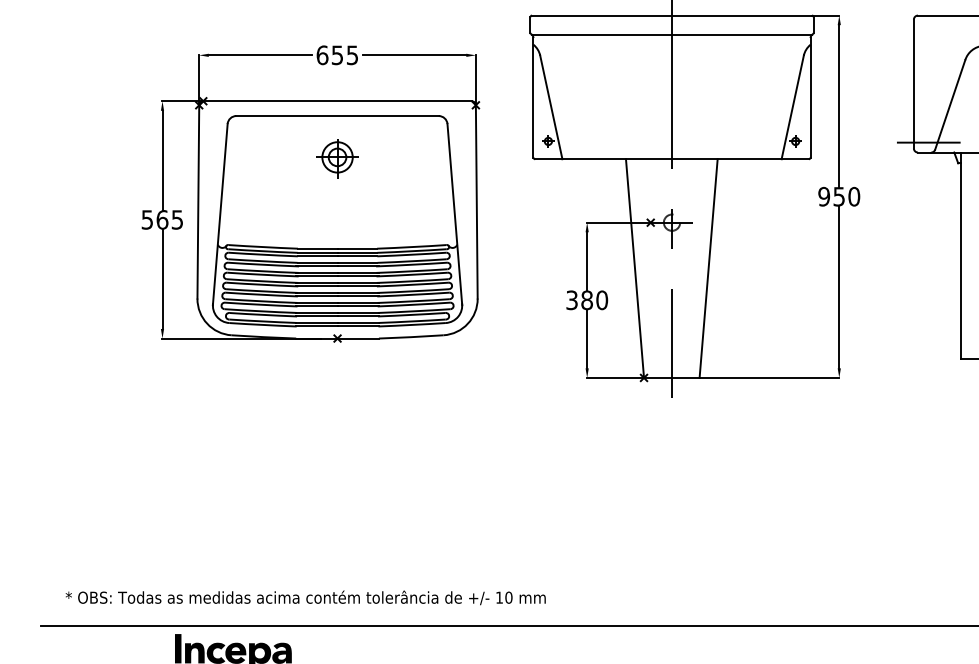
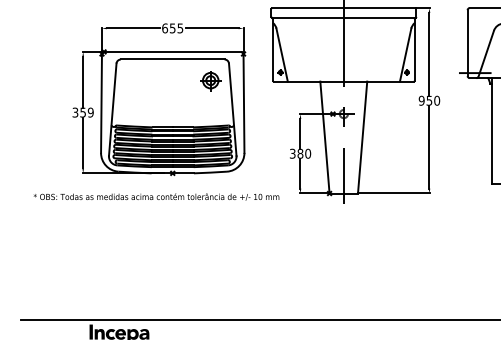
part: (337, 159) -> (210, 81), moved
text: (161, 219) -> (82, 112), 565 -> 359
text: (305, 596) -> (156, 196), moved

